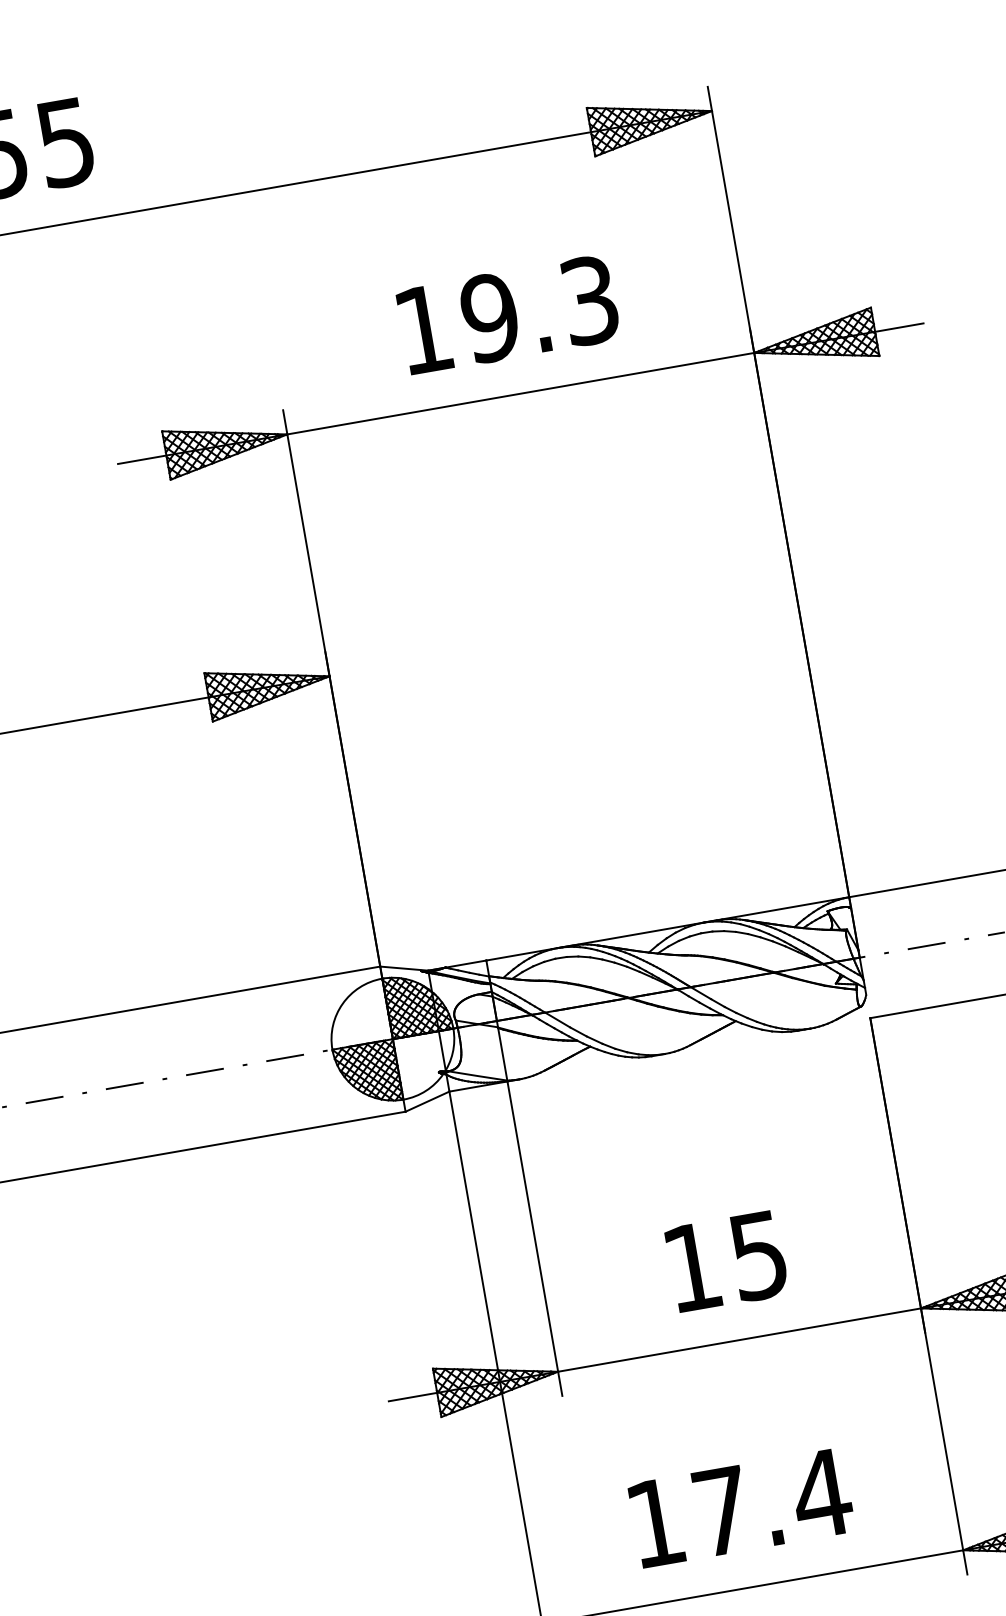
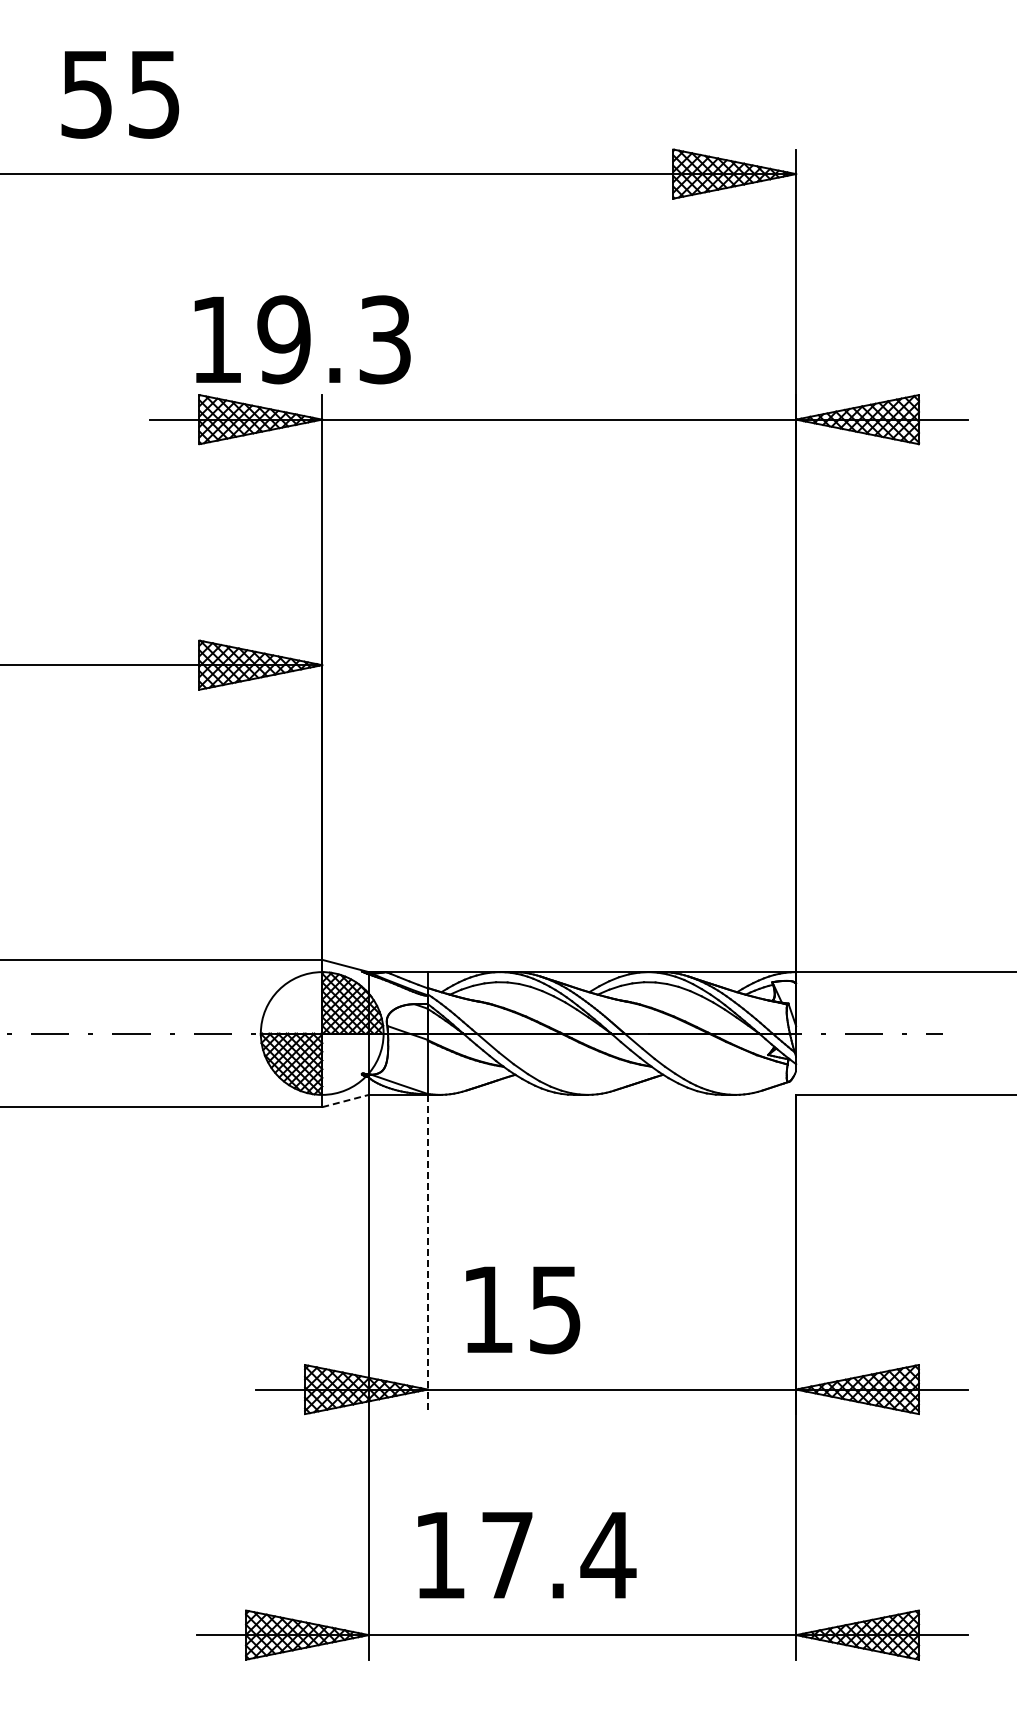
text: (508, 314) -> (302, 339), moved
line: (428, 1100) -> (346, 1100), solid -> dashed
line: (534, 1238) -> (427, 1254), solid -> dashed
text: (727, 1261) -> (523, 1310), moved
text: (741, 1508) -> (527, 1555), moved

